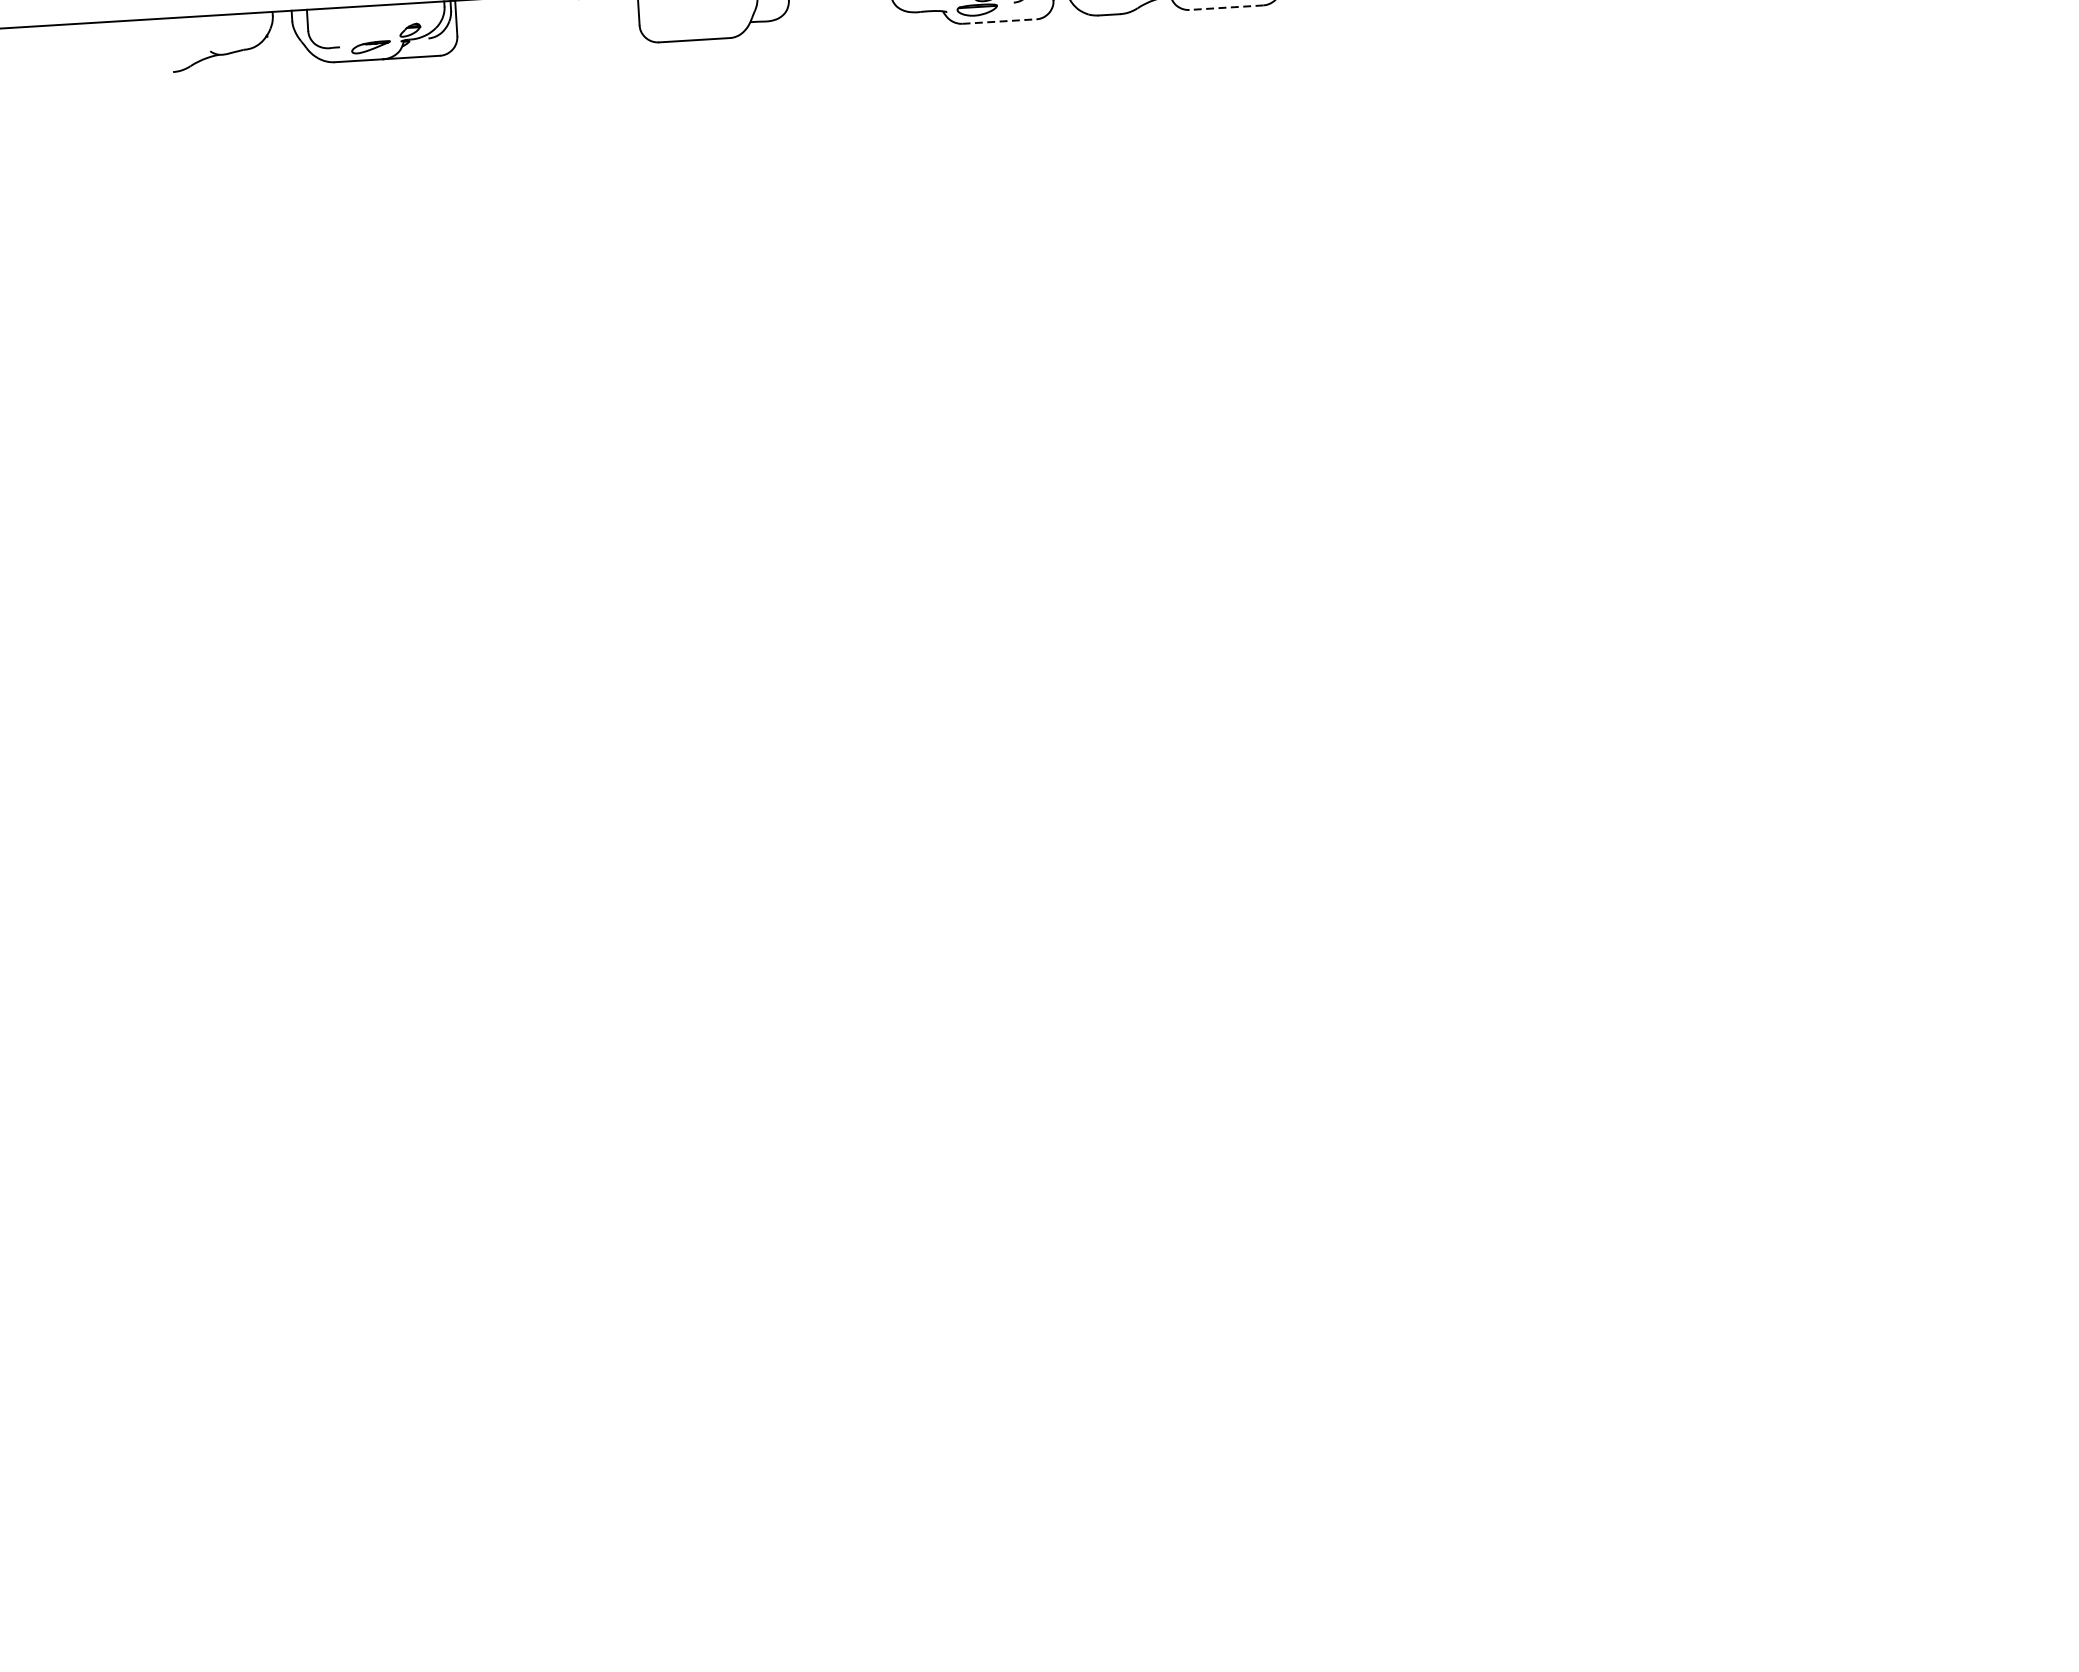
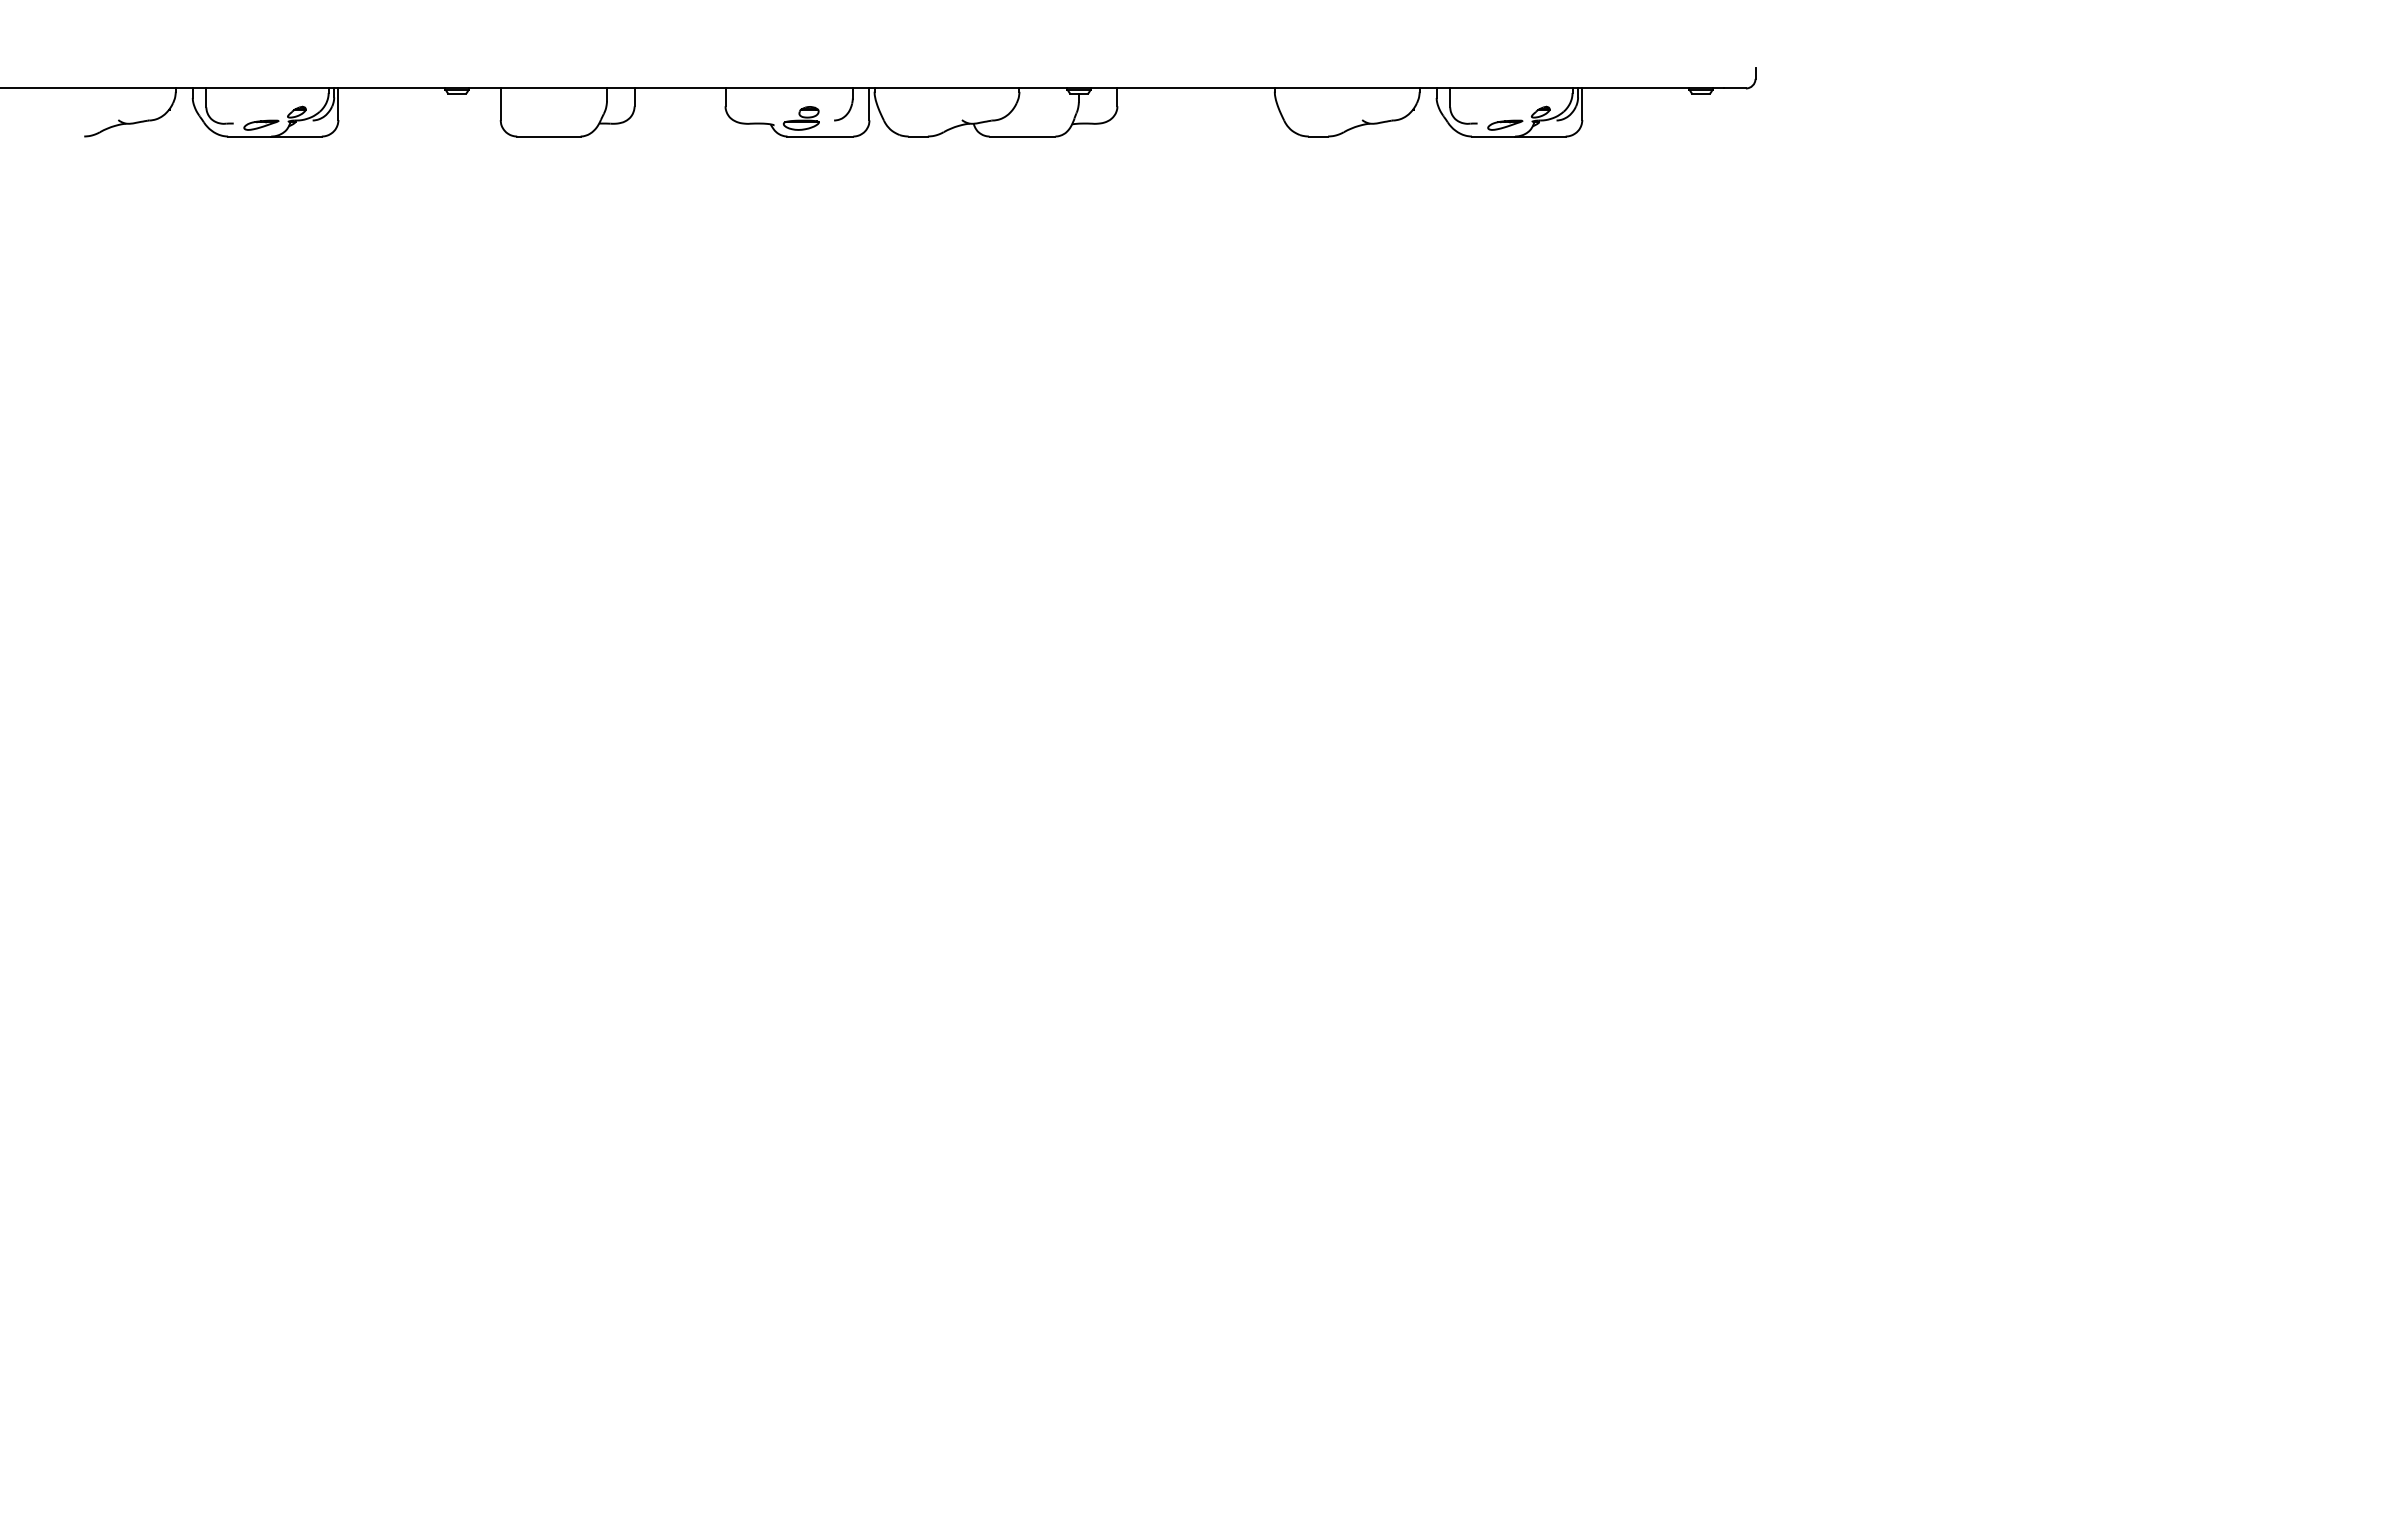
line: (1226, 7) -> (1022, 136), dashed -> solid
line: (999, 21) -> (820, 136), dashed -> solid

